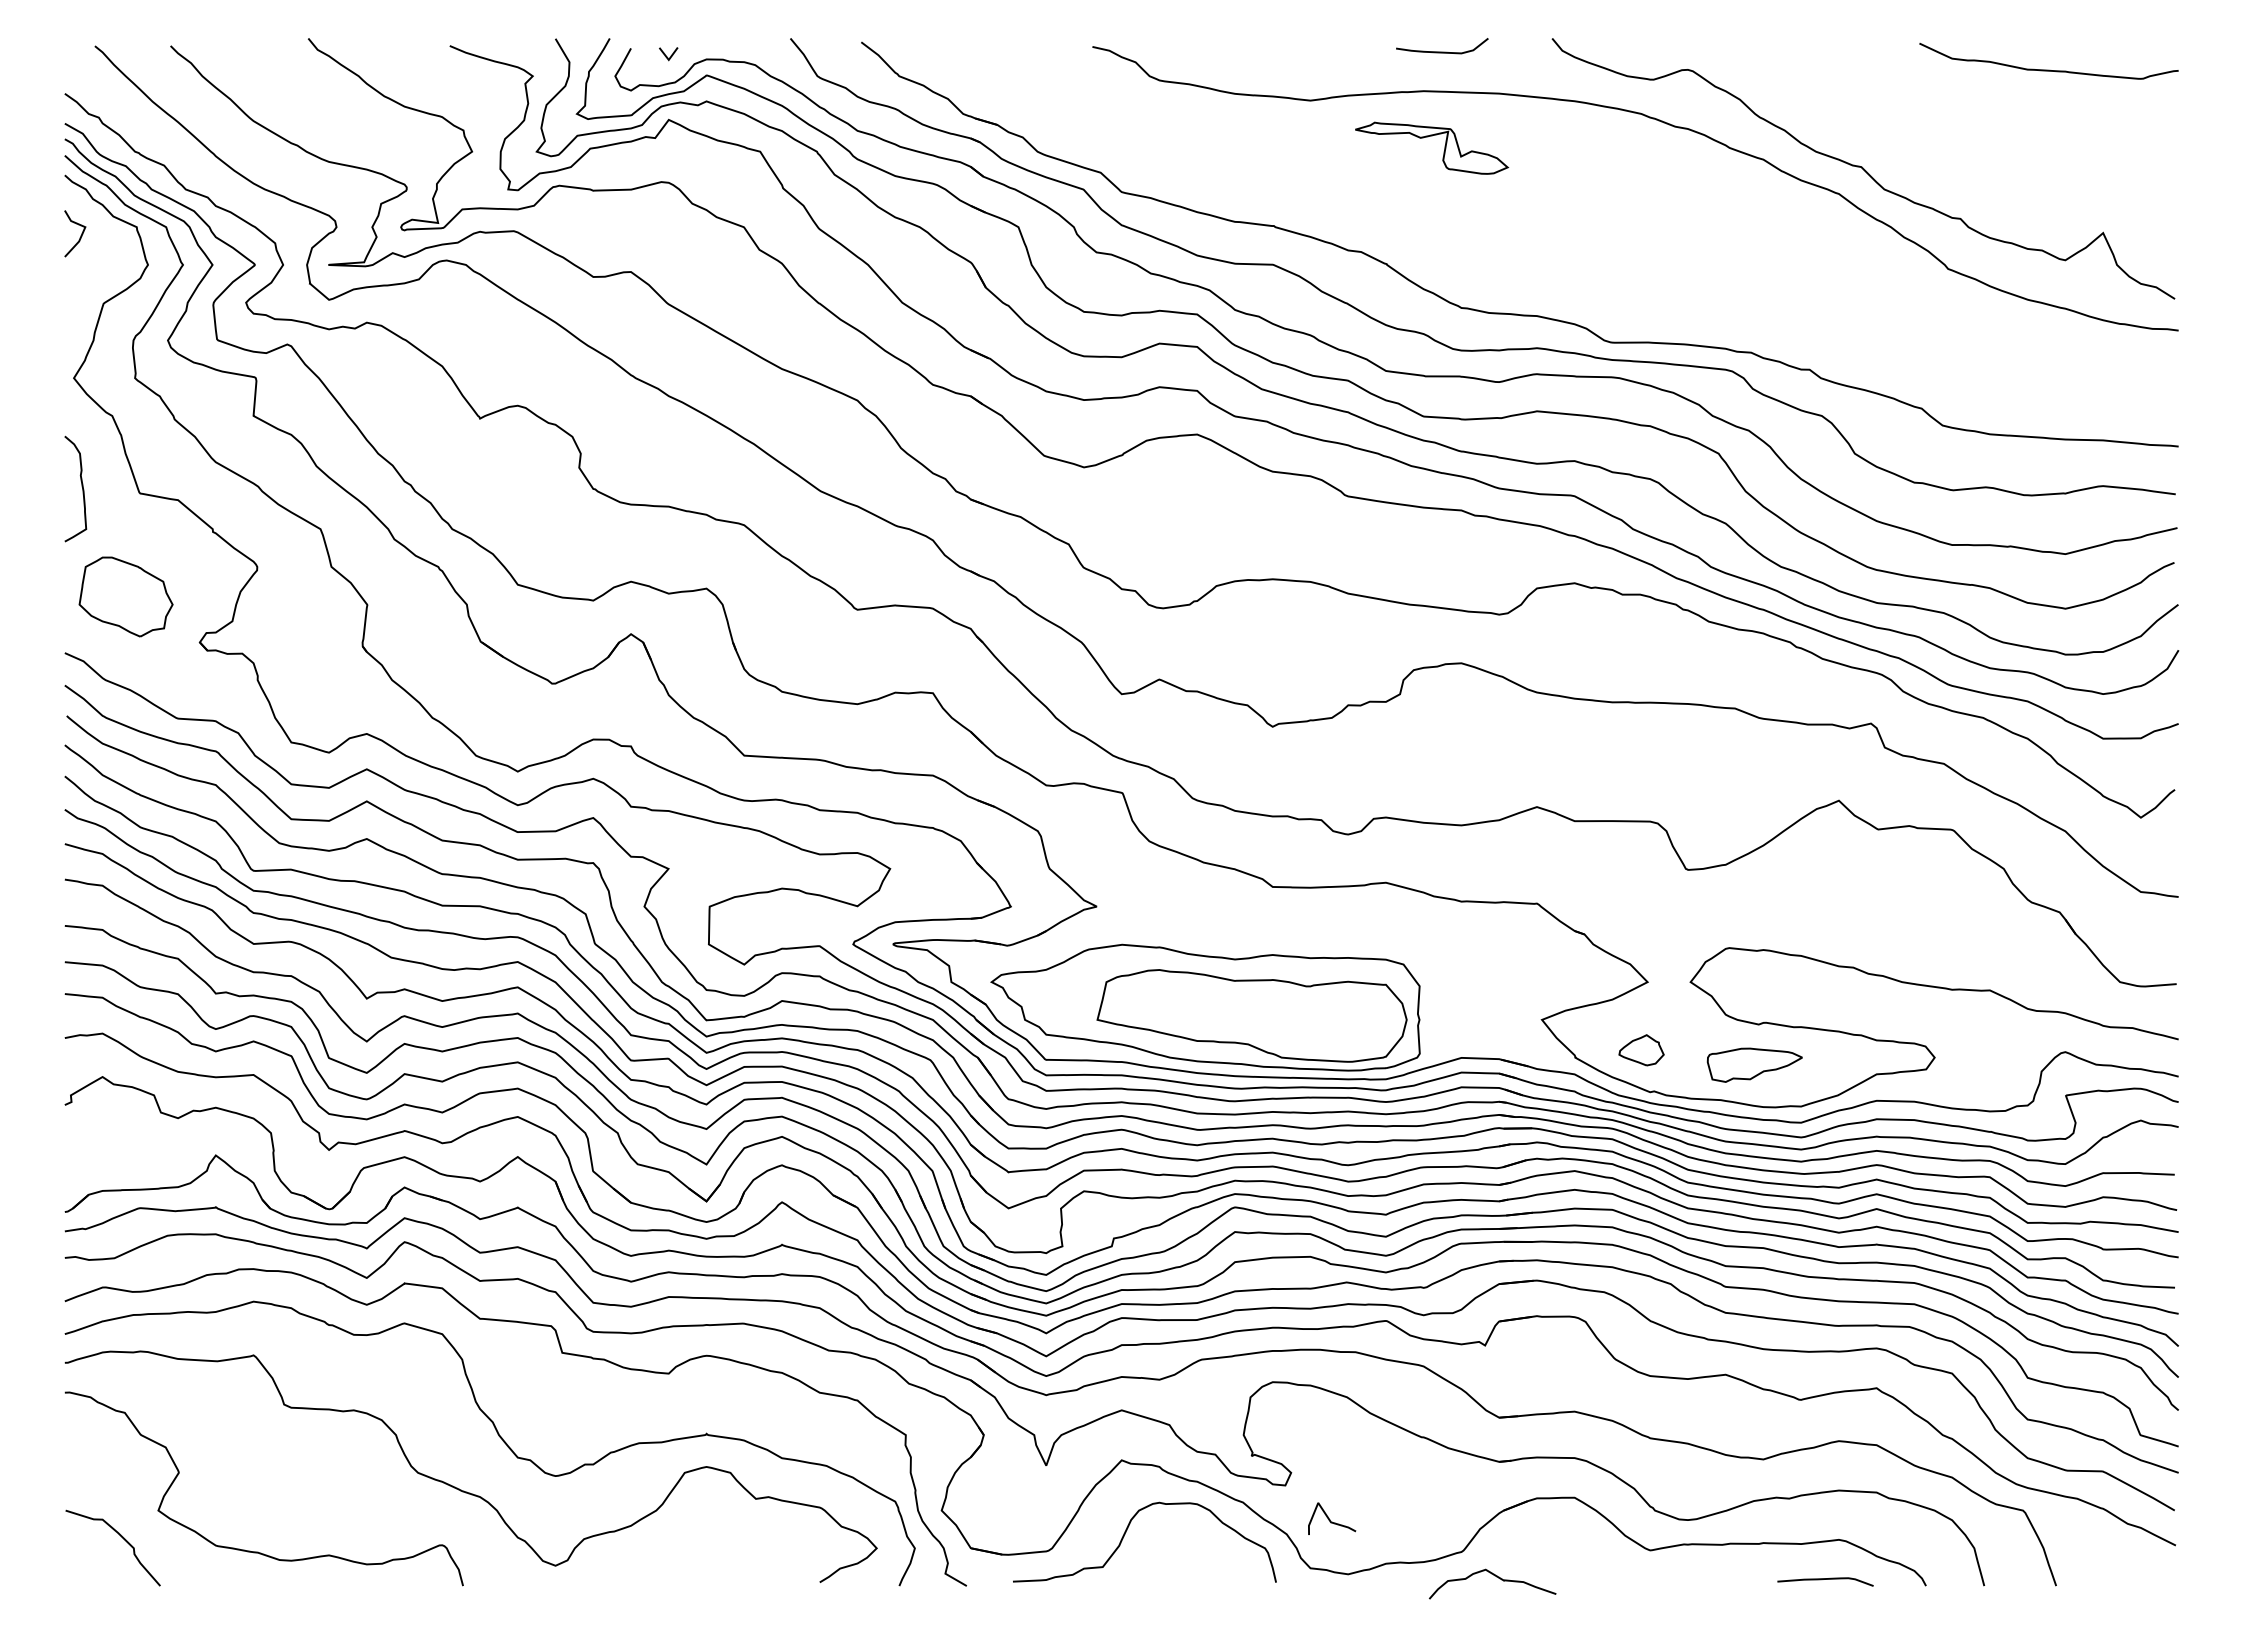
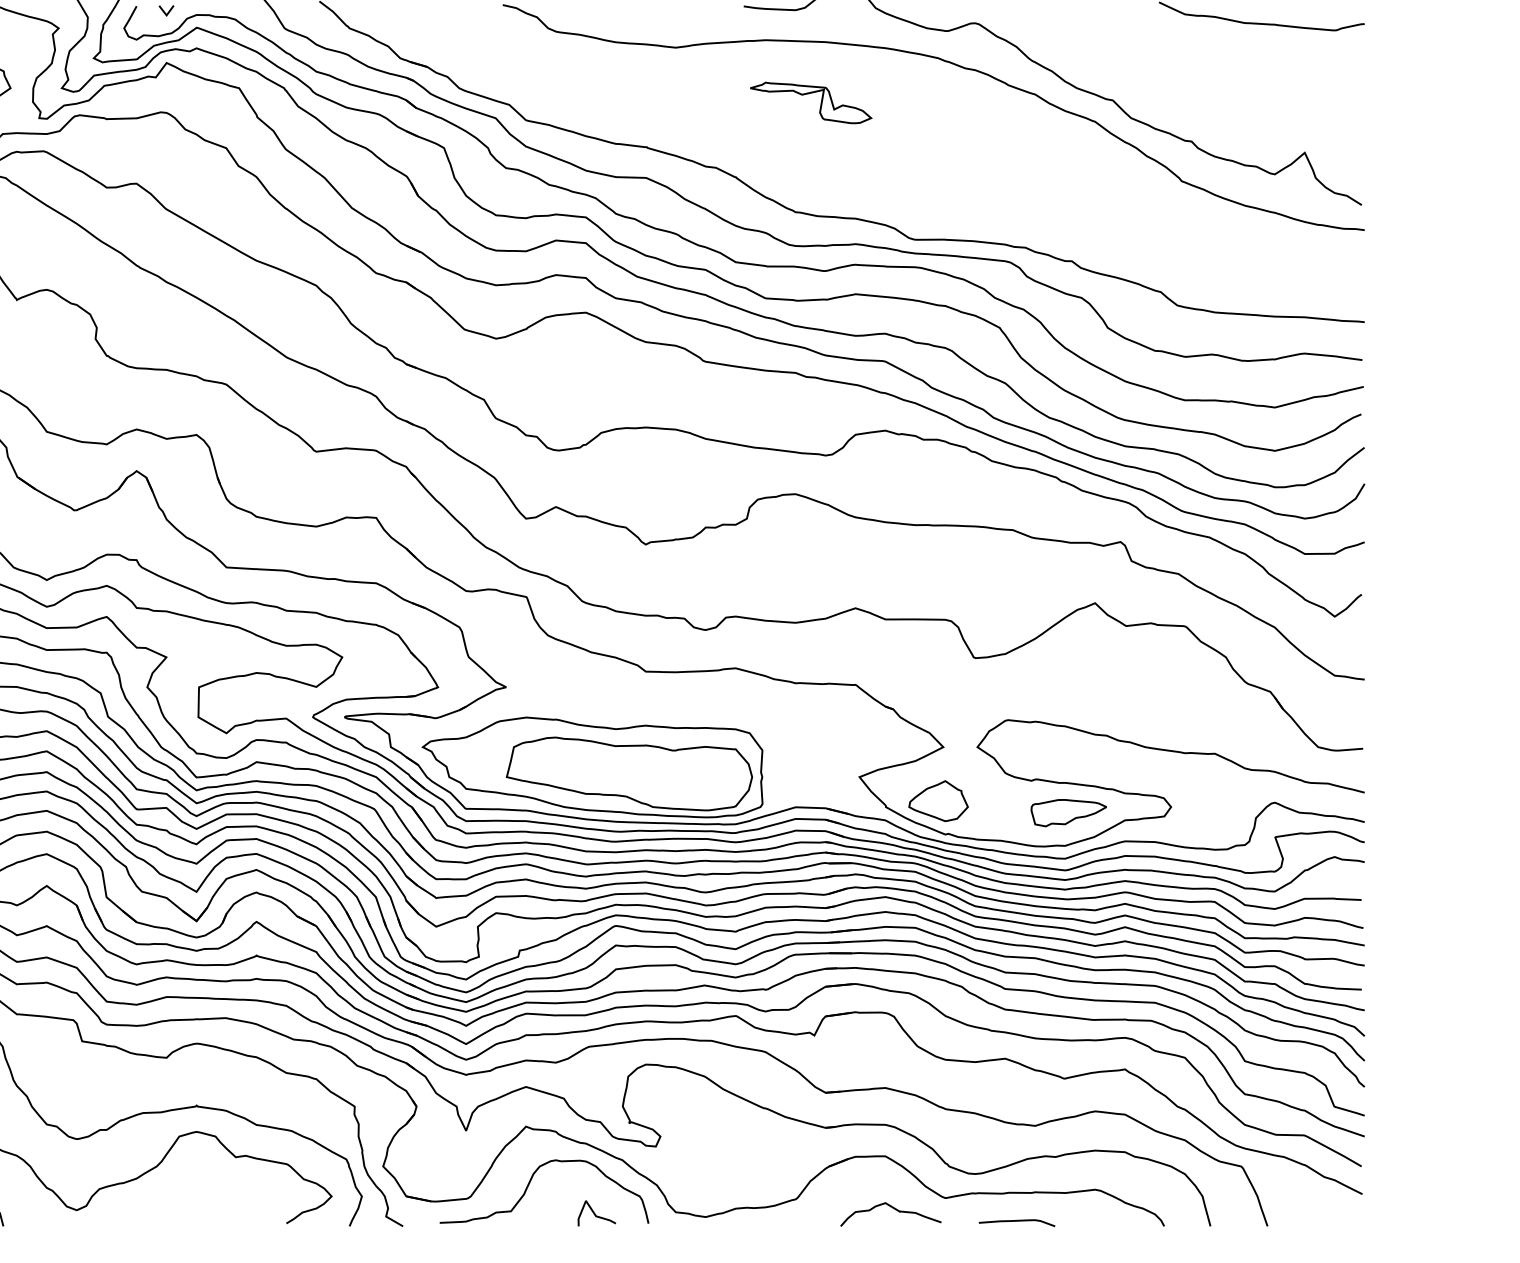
part: (1428, 137) -> (808, 94), moved
part: (1641, 1050) -> (938, 801), size x1.67
part: (1754, 1064) -> (1068, 812), moved
curve: (1330, 1519) -> (595, 1214), moved
curve: (1496, 1577) -> (894, 1209), moved
curve: (1825, 1579) -> (1017, 1221), moved

